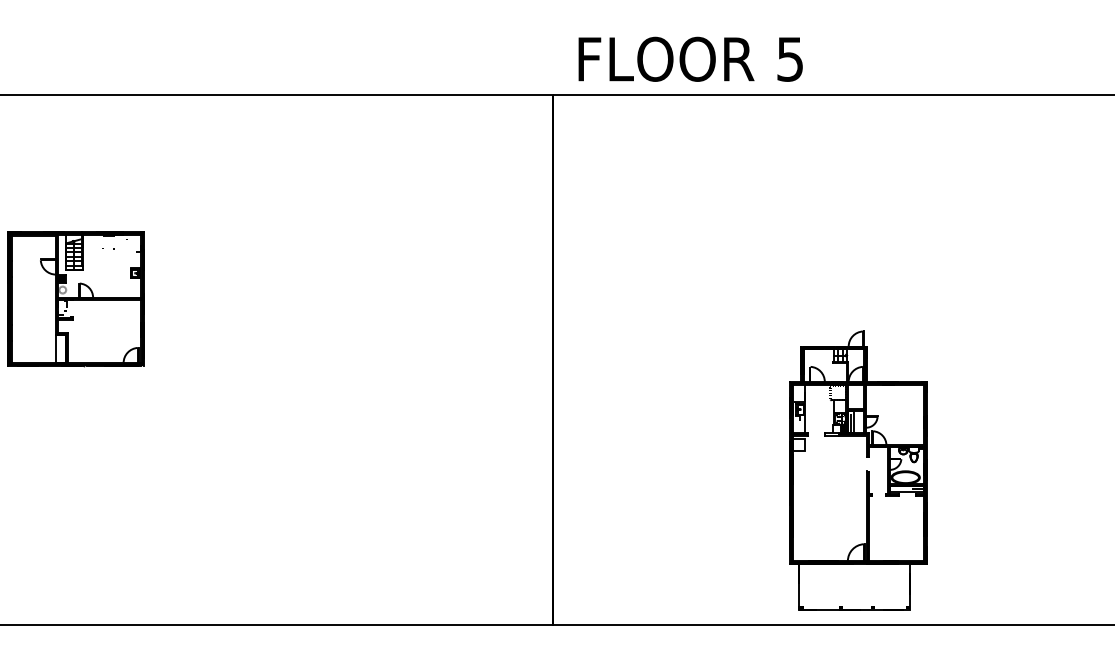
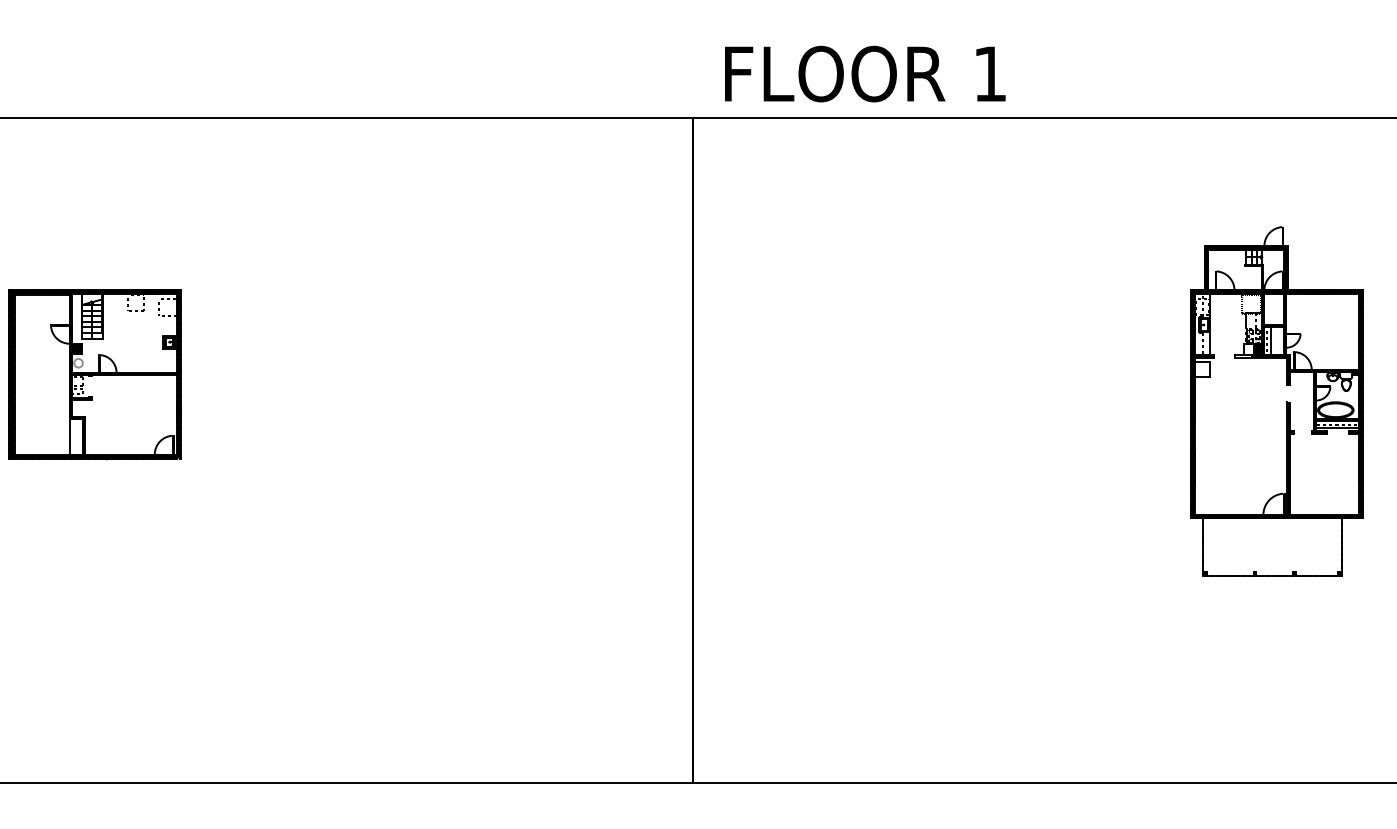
text: (789, 59) -> (989, 74), 5 -> 1
part: (858, 470) -> (1276, 401), moved

